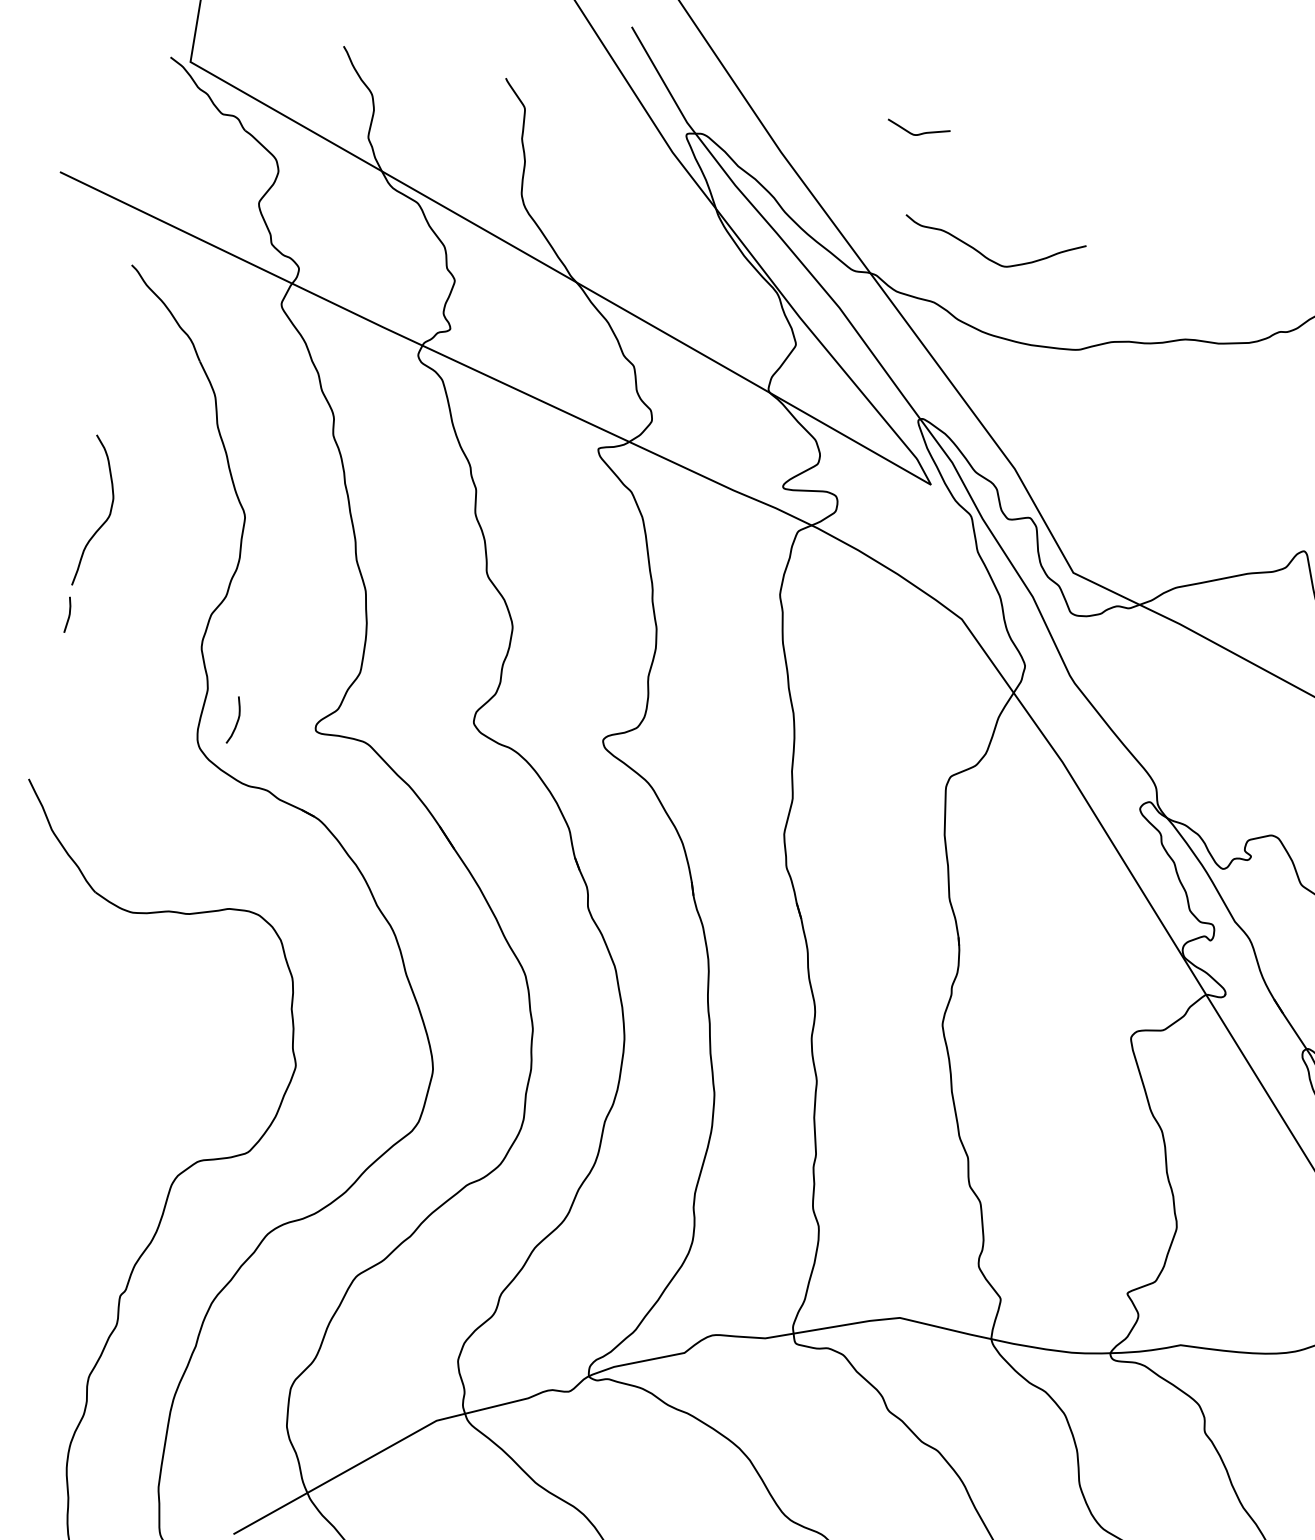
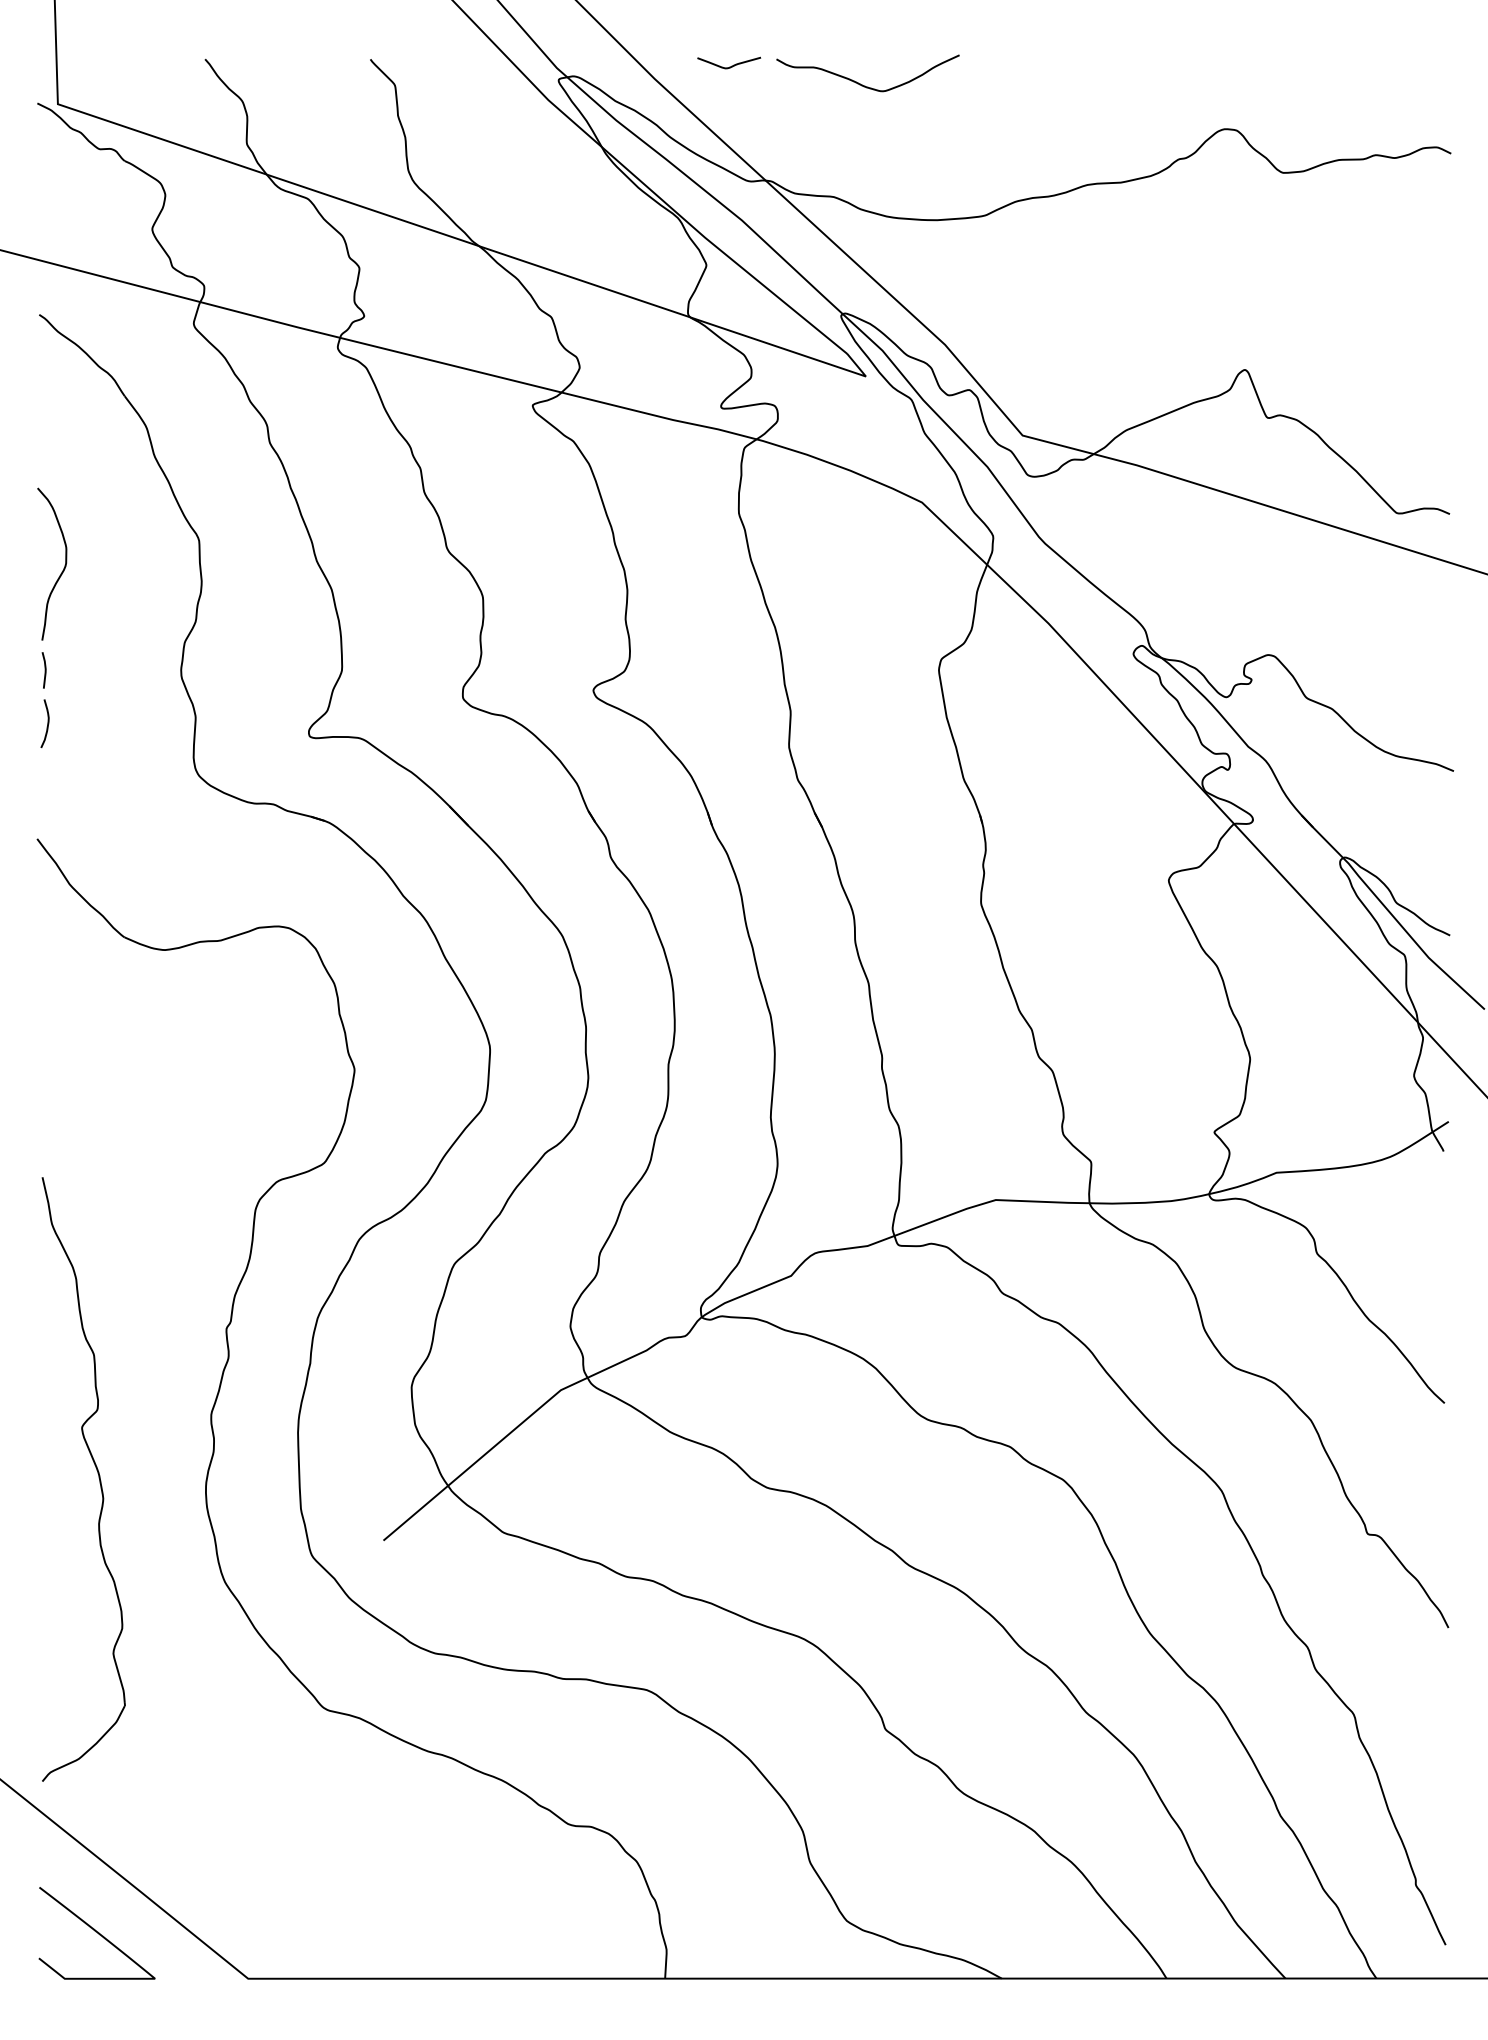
curve: (920, 133) -> (731, 65), moved
curve: (985, 256) -> (862, 84), moved
curve: (237, 720) -> (47, 723), moved

